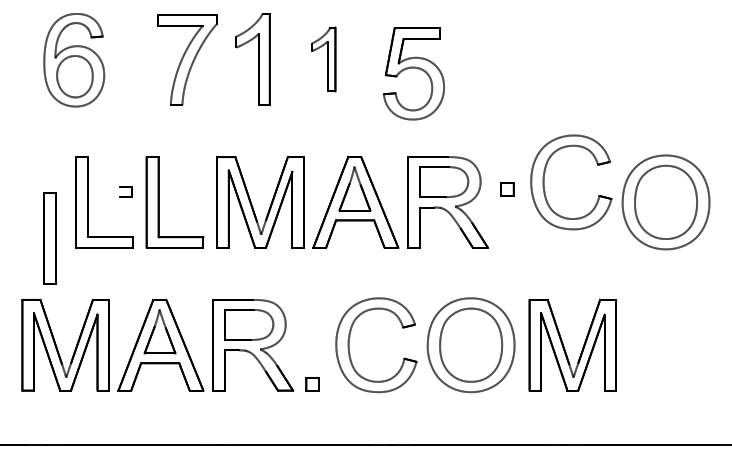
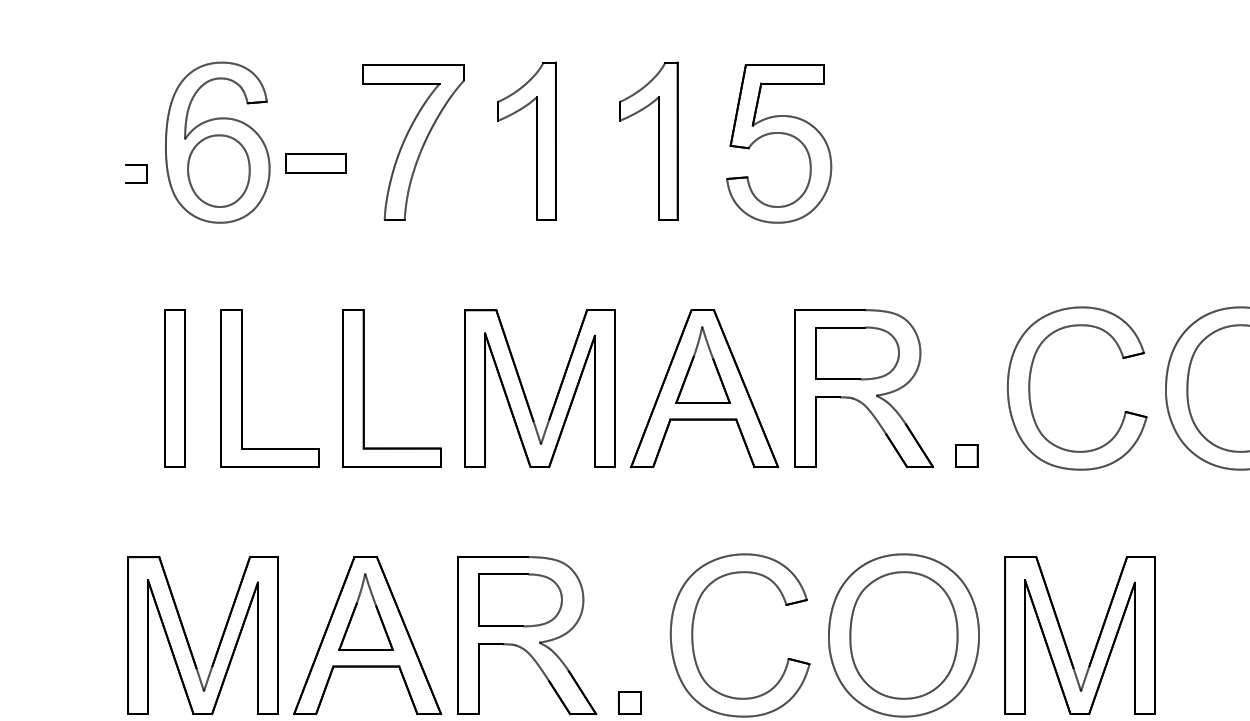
part: (323, 59) -> (648, 141), size x1.43
part: (130, 72) -> (314, 163), added
part: (413, 73) -> (778, 143), moved
part: (544, 182) -> (1030, 388), moved
part: (507, 189) -> (966, 456), moved
part: (125, 191) -> (135, 172), moved
part: (49, 238) -> (174, 388), moved

